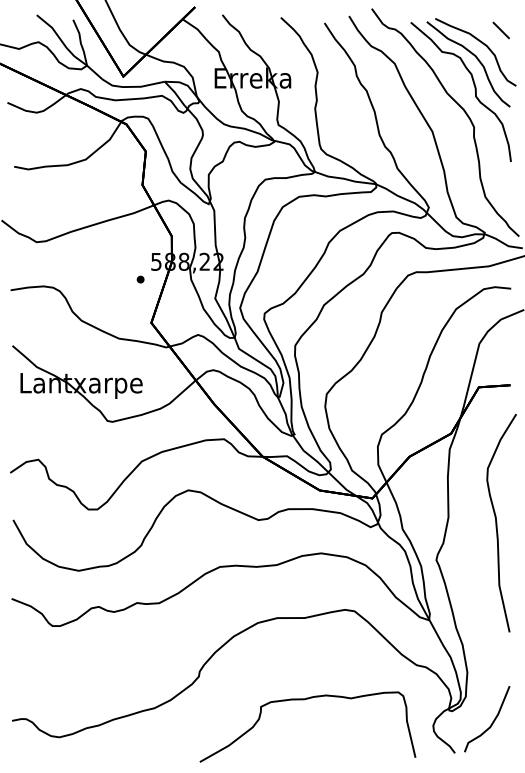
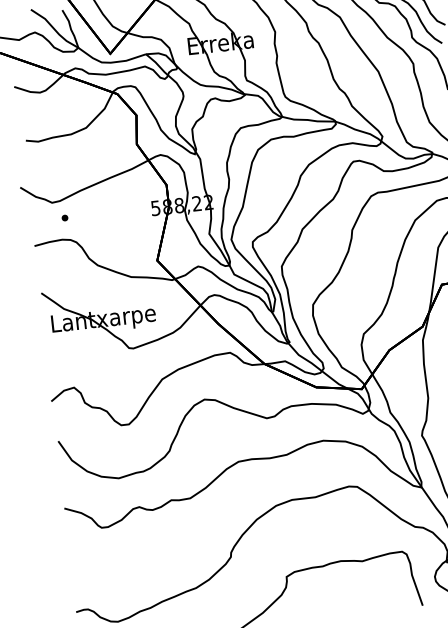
part: (140, 279) -> (64, 217), moved

